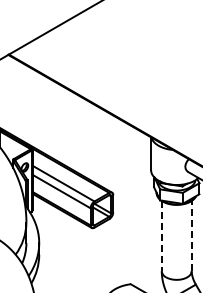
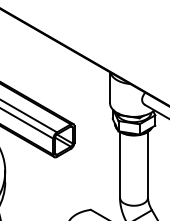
line: (191, 235) -> (147, 164), dashed -> solid
line: (161, 236) -> (119, 165), dashed -> solid

